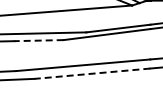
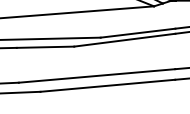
line: (39, 40) -> (46, 47), dashed -> solid
line: (92, 73) -> (107, 85), dashed -> solid

